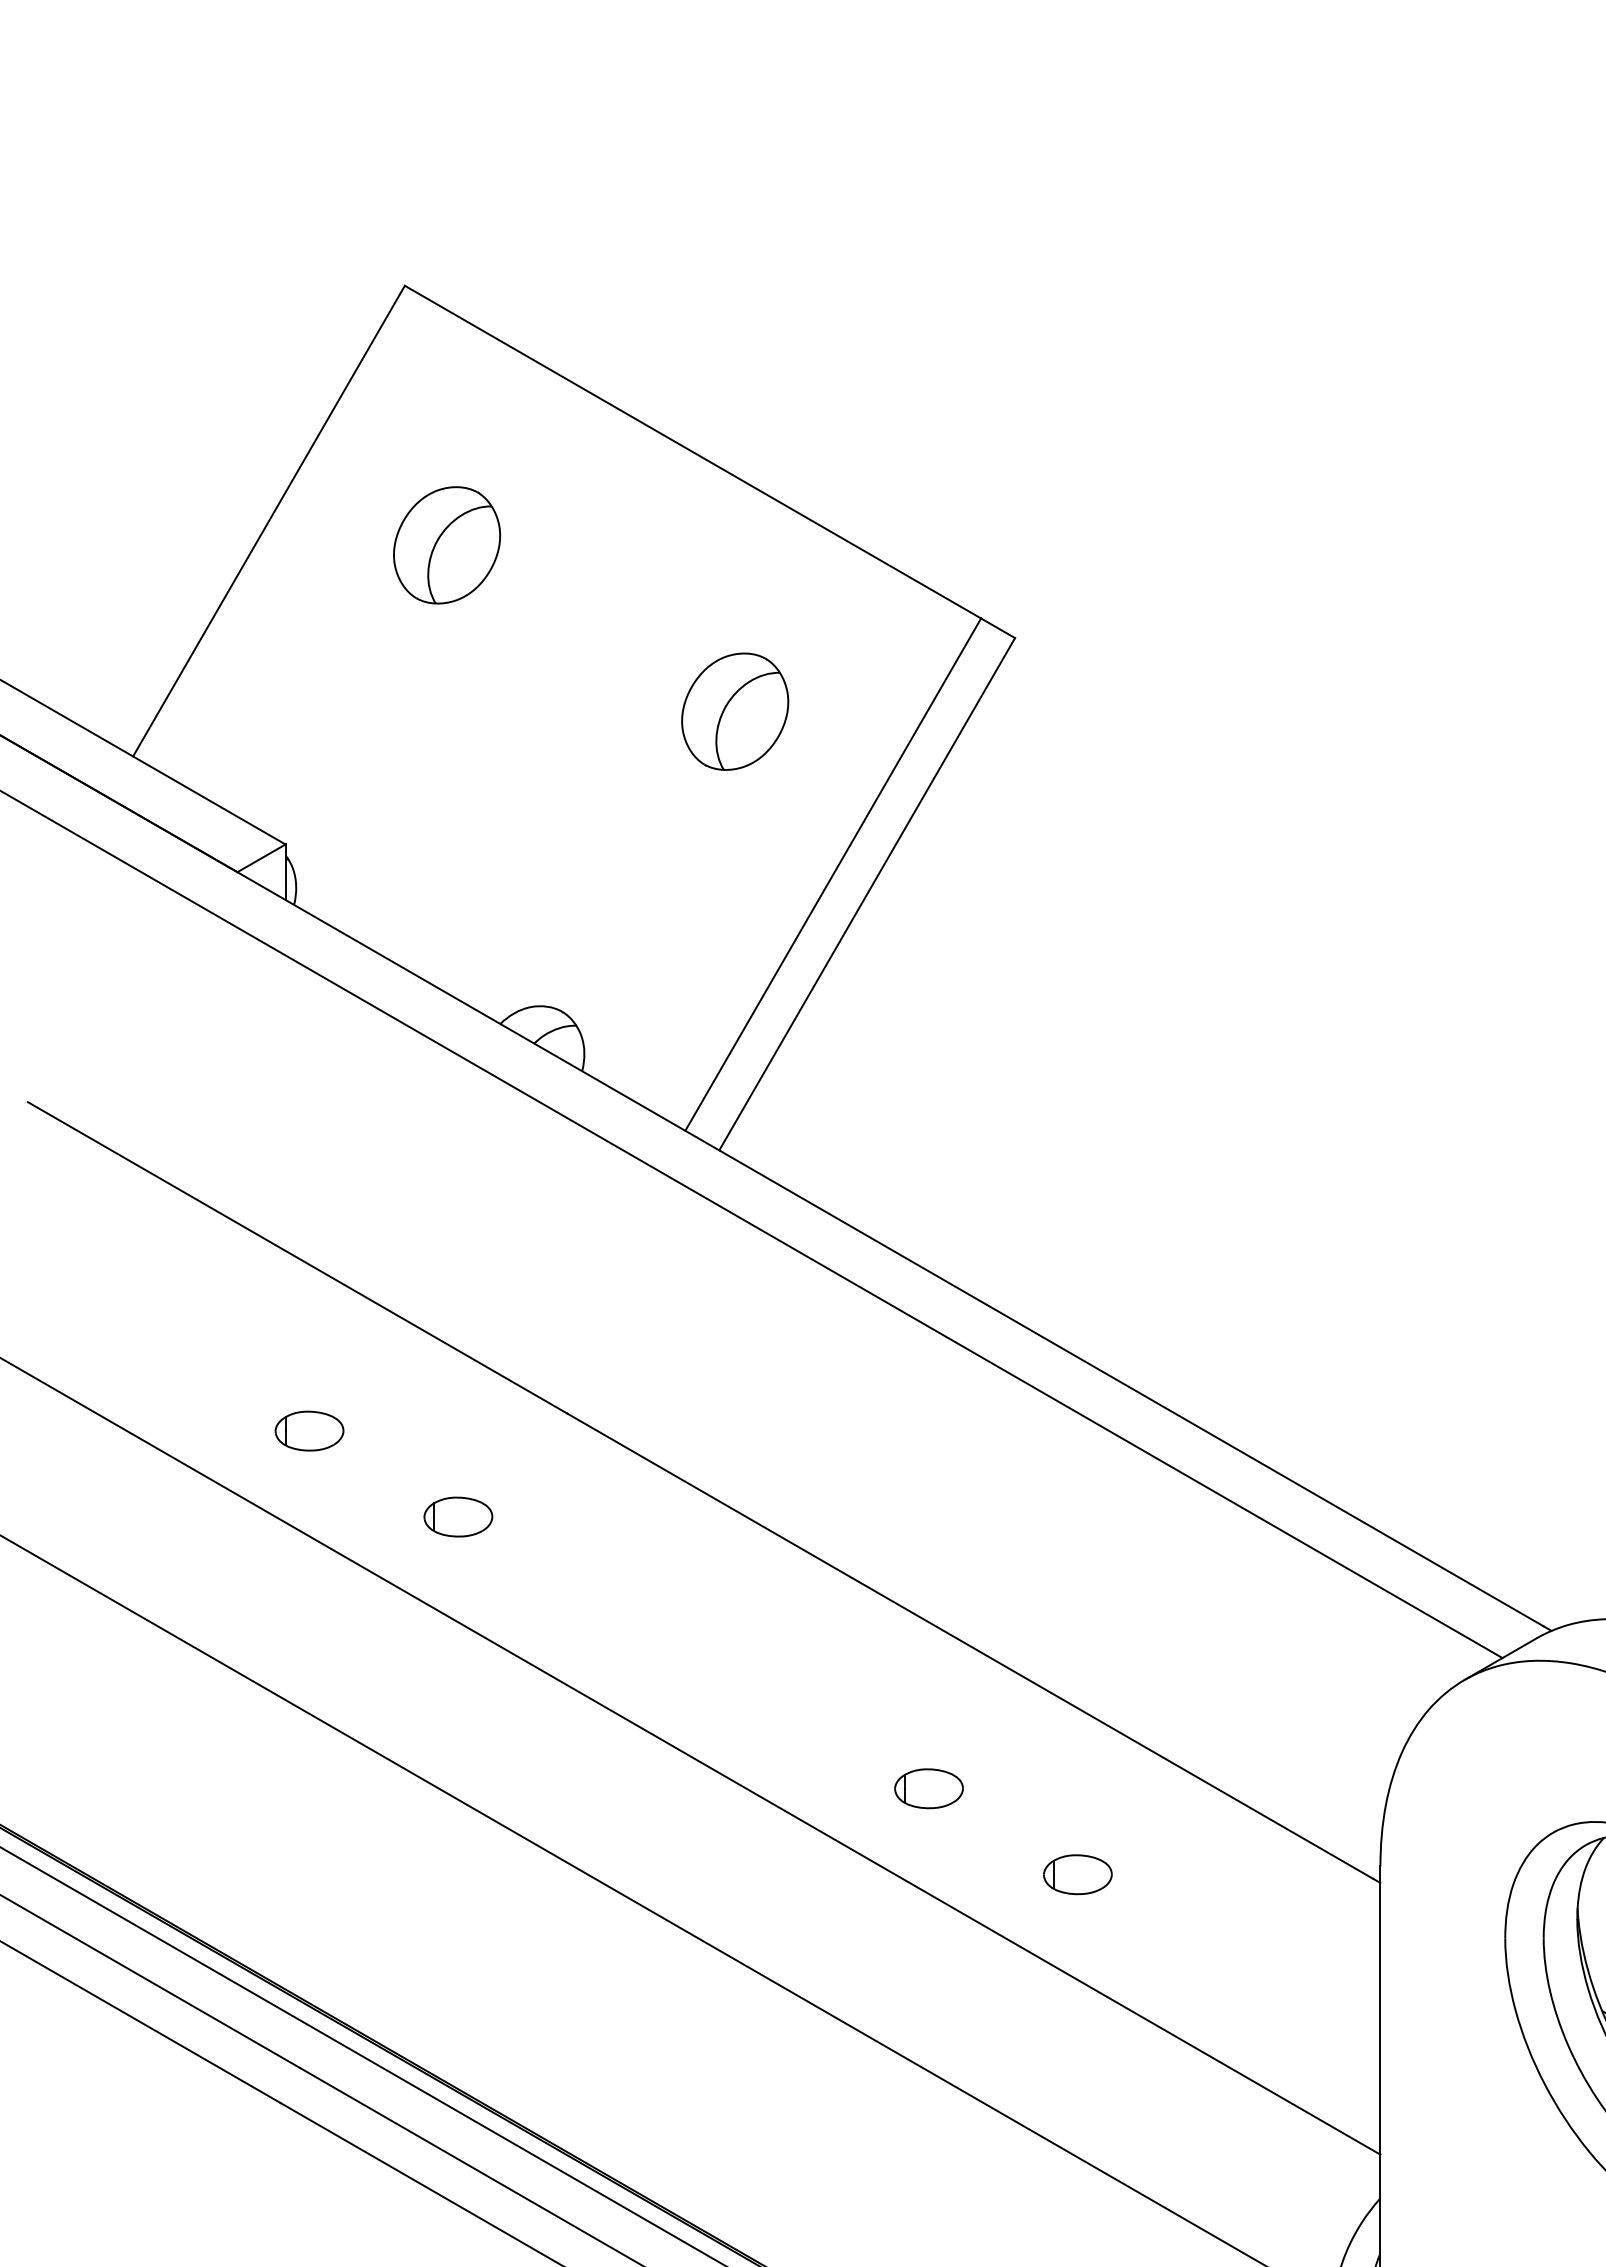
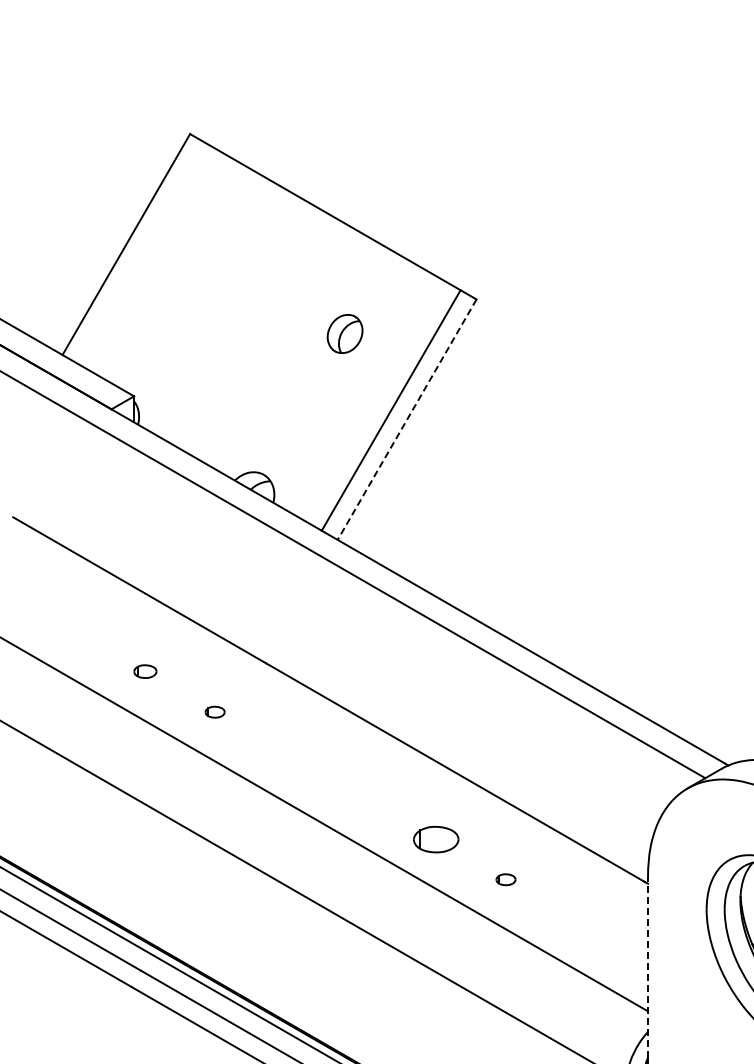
part: (446, 544) -> (209, 255), removed
part: (733, 710) -> (344, 333), size x0.7
line: (867, 893) -> (407, 419), solid -> dashed
part: (309, 1430) -> (145, 671), size x0.7
part: (456, 1518) -> (214, 712), size x0.6
part: (927, 1788) -> (435, 839), size x1.4
part: (1076, 1873) -> (505, 879), size x0.6
line: (1381, 2059) -> (648, 966), solid -> dashed

